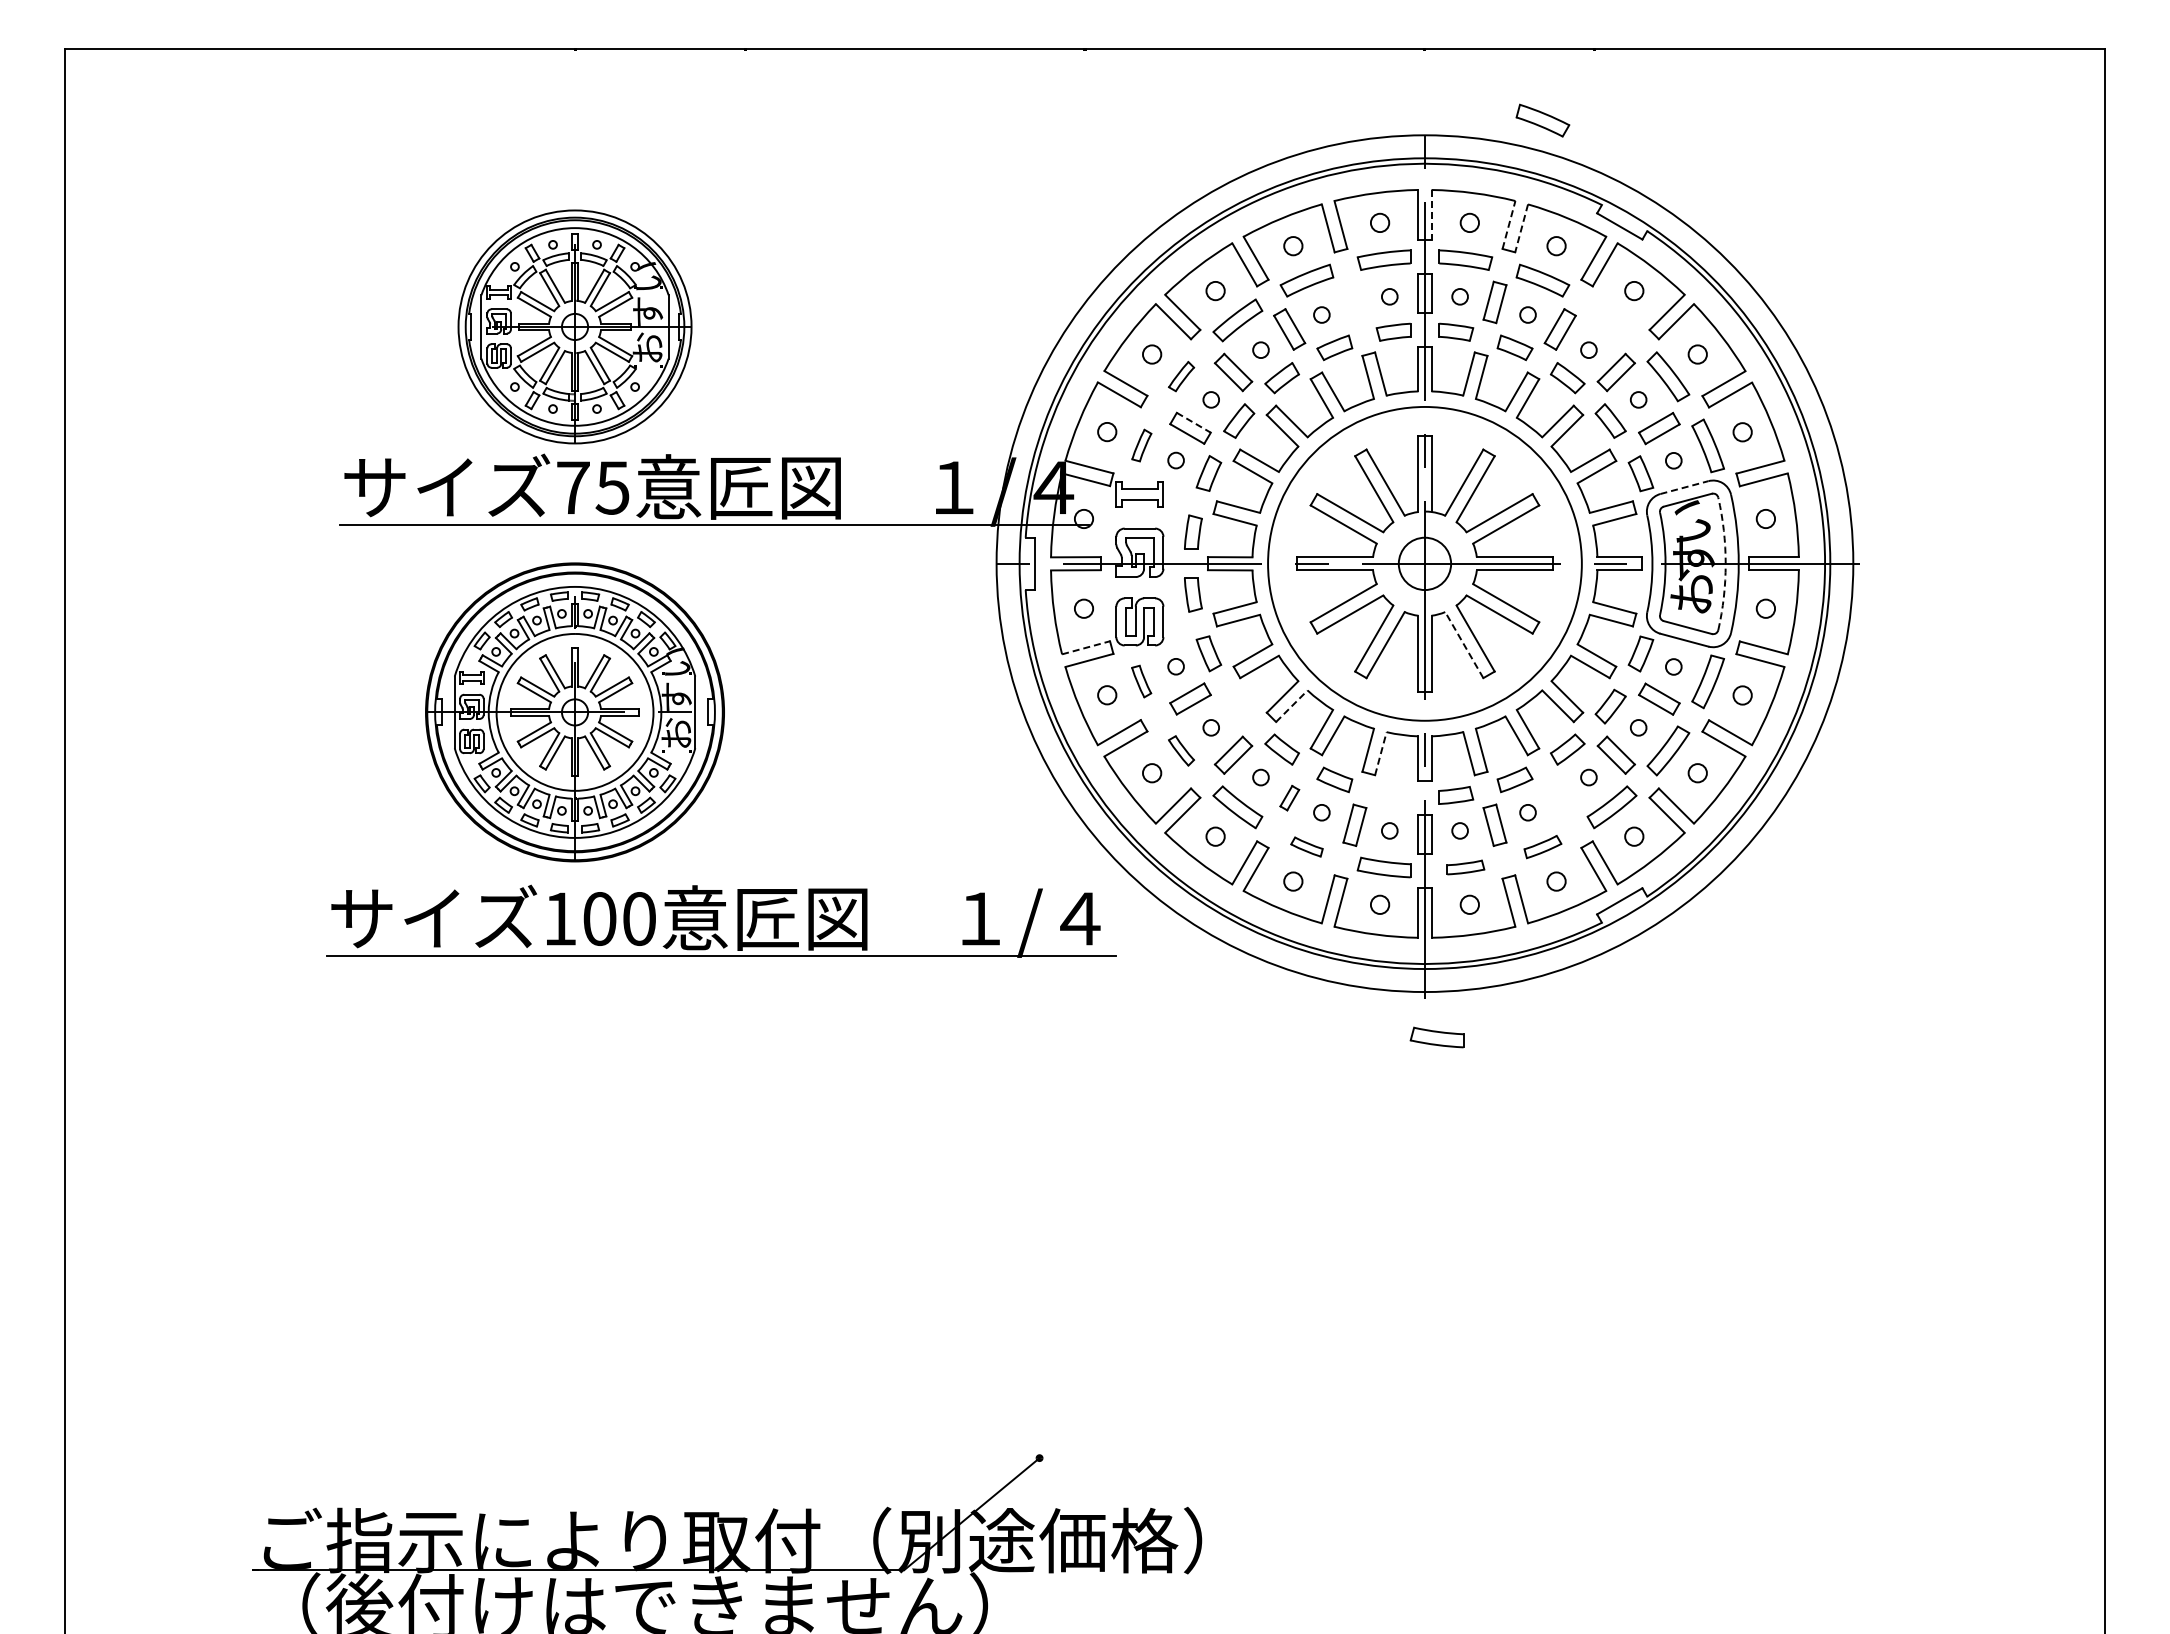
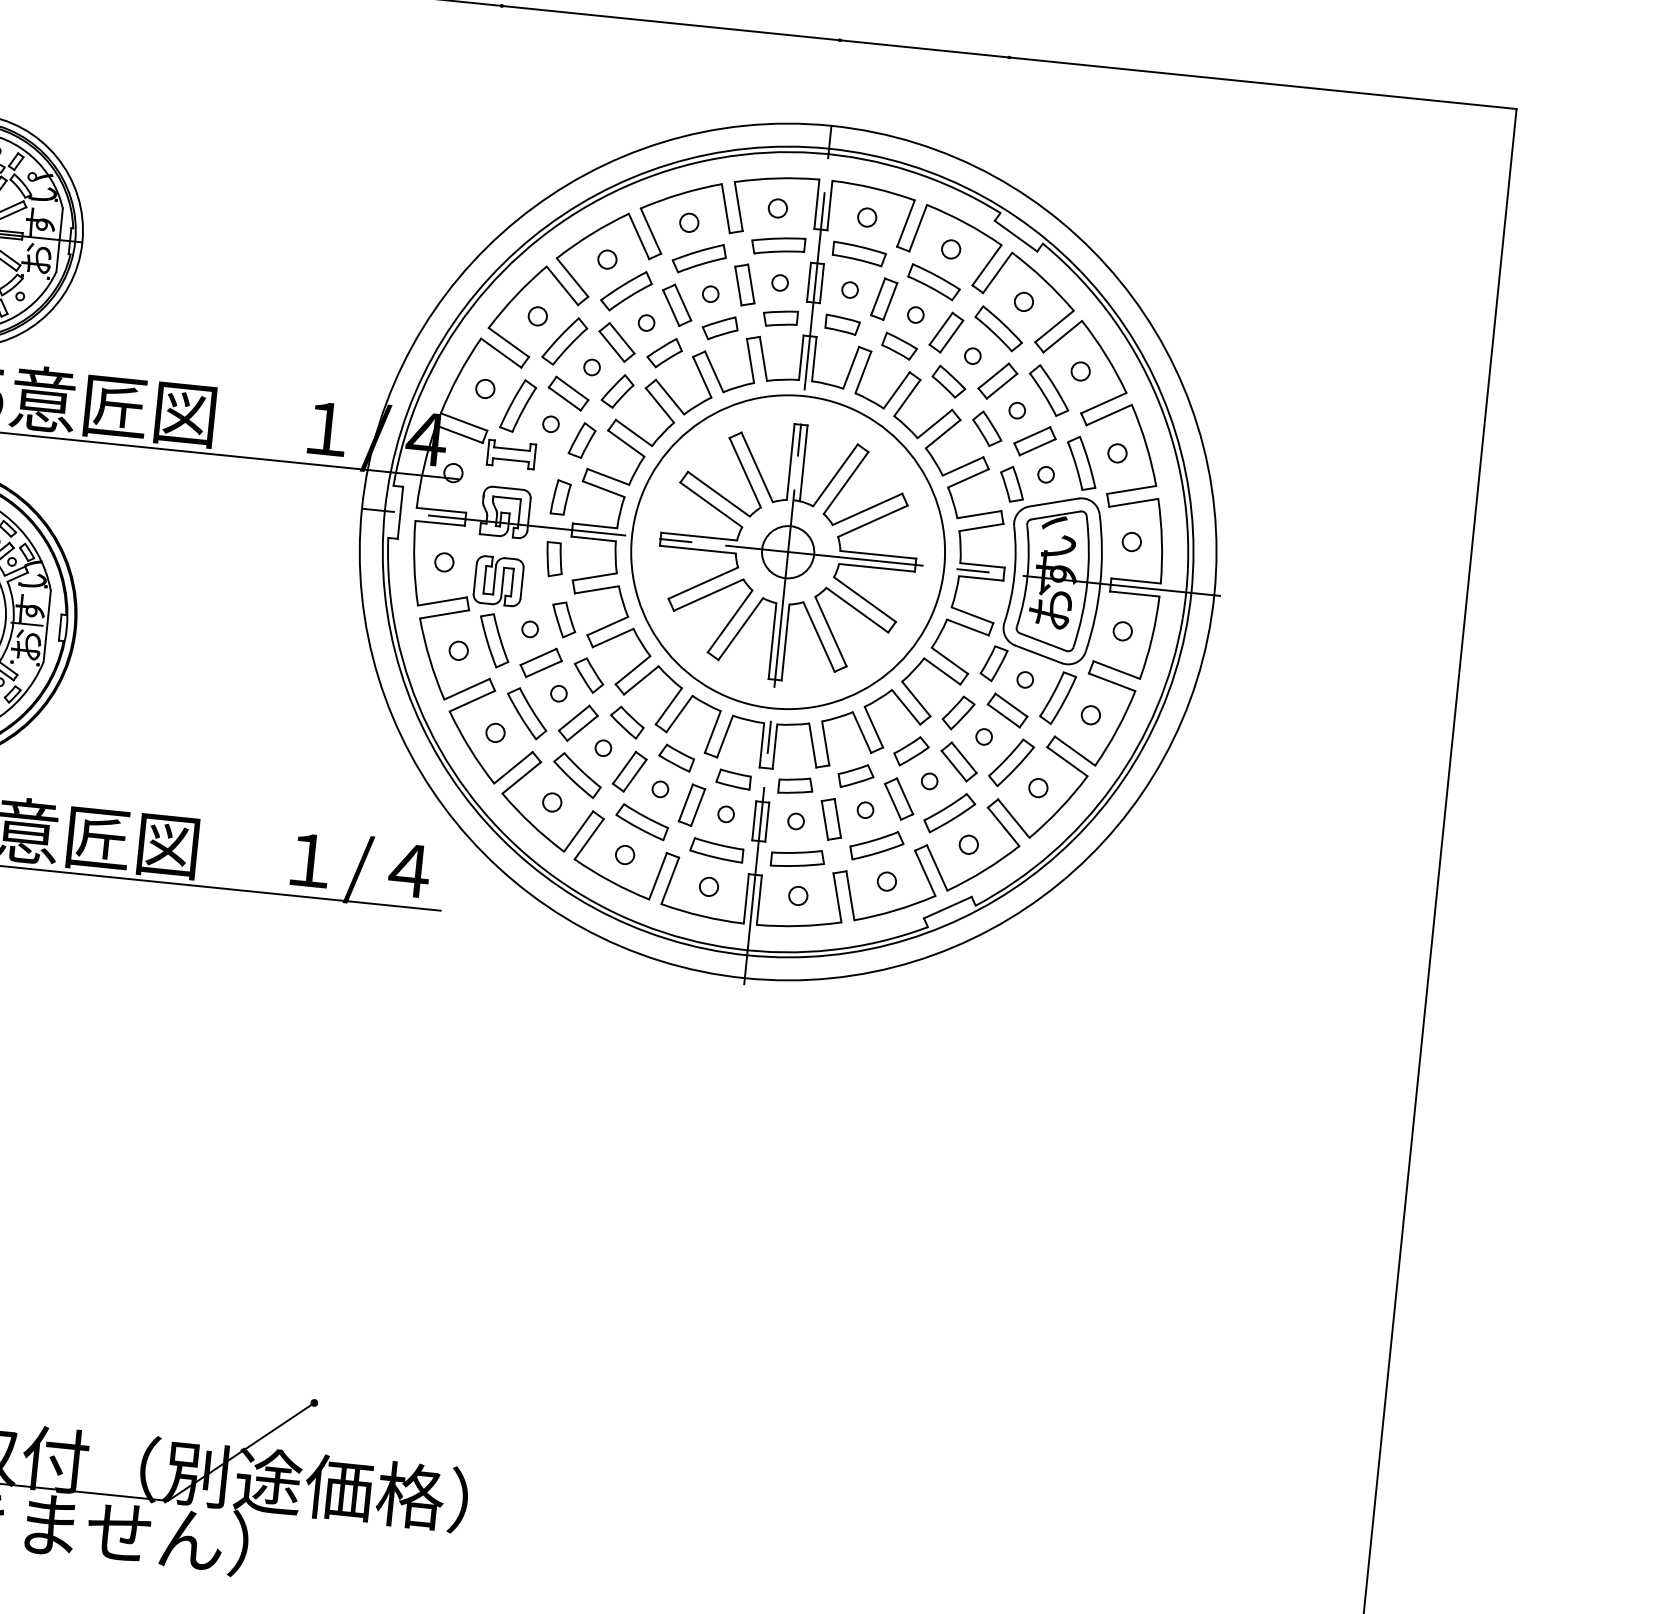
part: (1542, 120) -> (949, 122), removed
line: (1431, 214) -> (829, 205), dashed -> solid
line: (1509, 225) -> (906, 224), dashed -> solid
line: (1521, 228) -> (918, 228), dashed -> solid
part: (1354, 302) -> (744, 285), added
part: (1611, 320) -> (998, 328), added
part: (1181, 376) -> (564, 341), size x1.67
line: (1193, 422) -> (572, 388), dashed -> solid
part: (1141, 445) -> (518, 405), size x1.67
line: (1684, 487) -> (1054, 502), dashed -> solid
arc: (1725, 563) -> (1087, 582), dashed -> solid
line: (1464, 644) -> (819, 636), dashed -> solid
line: (1086, 647) -> (442, 601), dashed -> solid
part: (1141, 681) -> (494, 640), size x1.67
line: (1292, 705) -> (642, 679), dashed -> solid
part: (1239, 706) -> (589, 675), added
part: (1181, 750) -> (527, 713), size x1.67
line: (1381, 753) -> (725, 736), dashed -> solid
part: (1393, 795) -> (733, 779), added
part: (1289, 797) -> (629, 770), size x1.67
part: (1559, 797) -> (898, 798), added
part: (1306, 846) -> (641, 821), size x1.67
part: (1542, 846) -> (876, 845), size x1.43
part: (1465, 867) -> (797, 858), size x1.43
part: (1436, 1037) -> (751, 1024), removed

